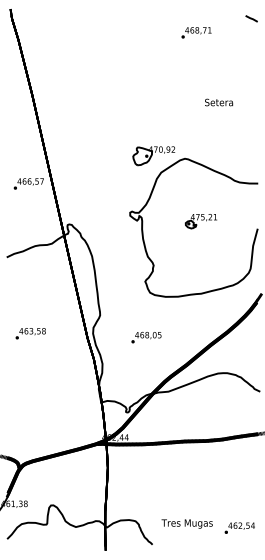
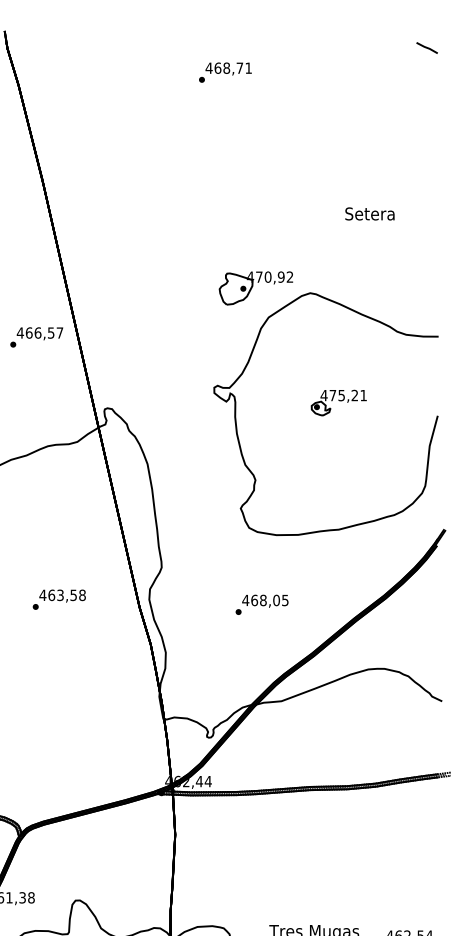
text: (196, 32) -> (225, 71), moved
text: (219, 102) -> (370, 213), moved
text: (30, 333) -> (58, 599), moved
text: (146, 337) -> (262, 604), moved

